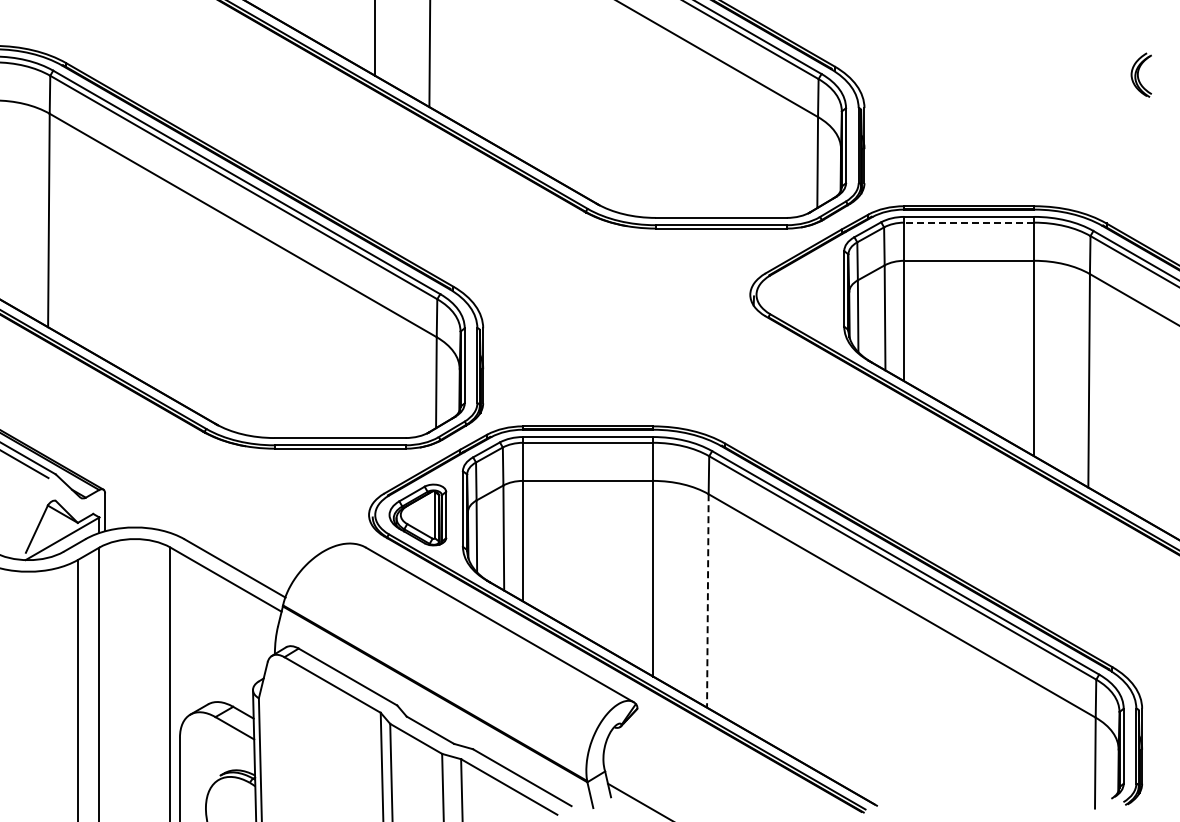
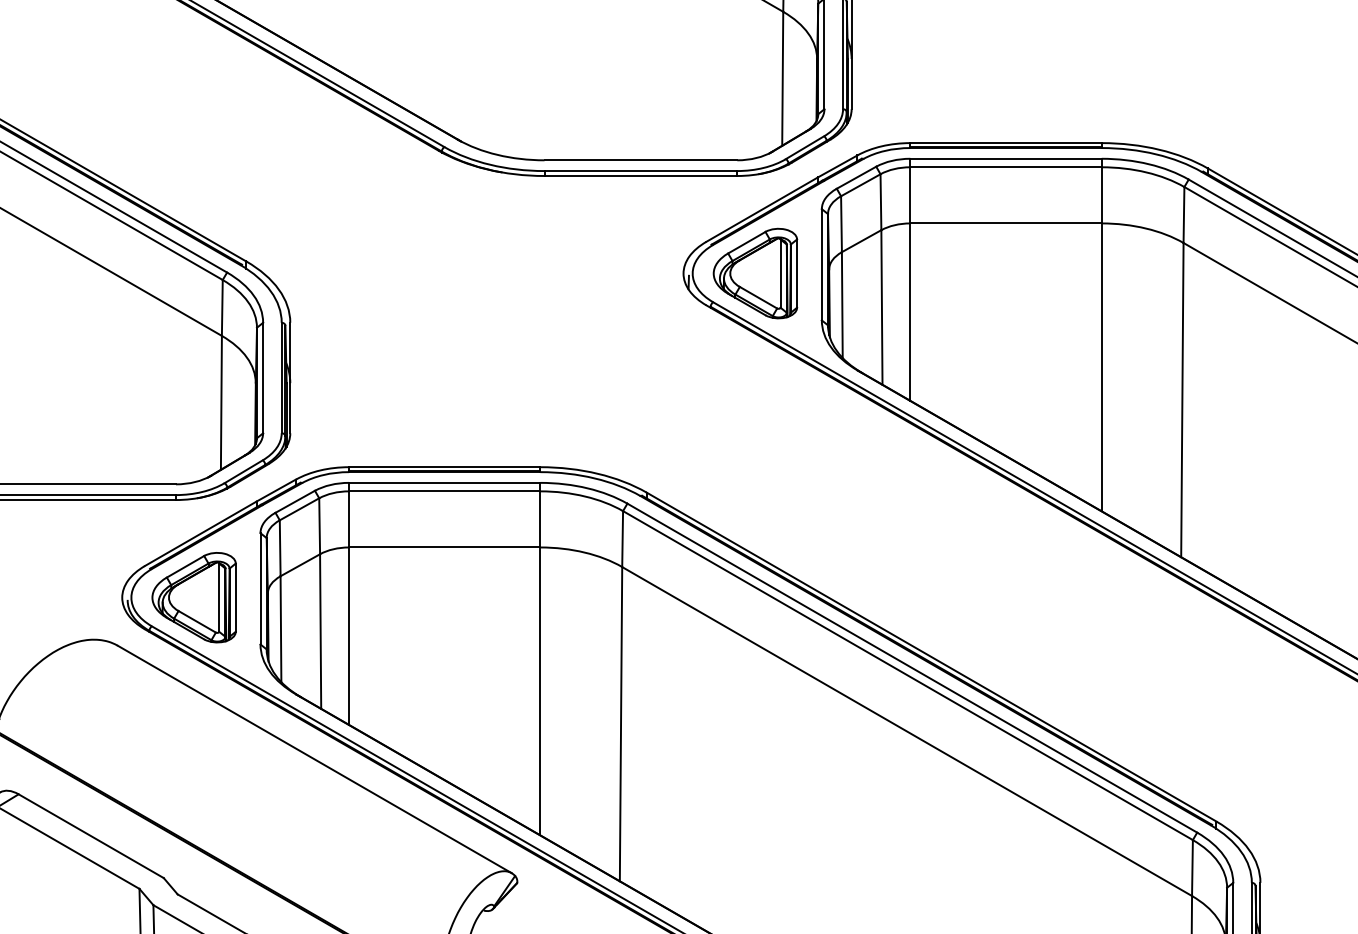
line: (968, 222) -> (1004, 167), dashed -> solid
part: (799, 294) -> (755, 273), added
line: (707, 600) -> (620, 723), dashed -> solid

